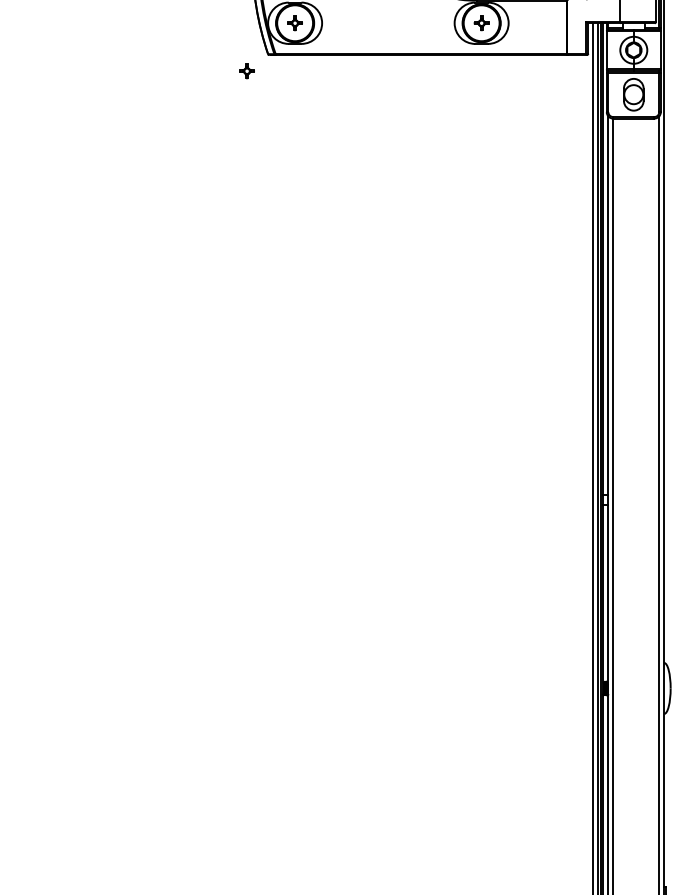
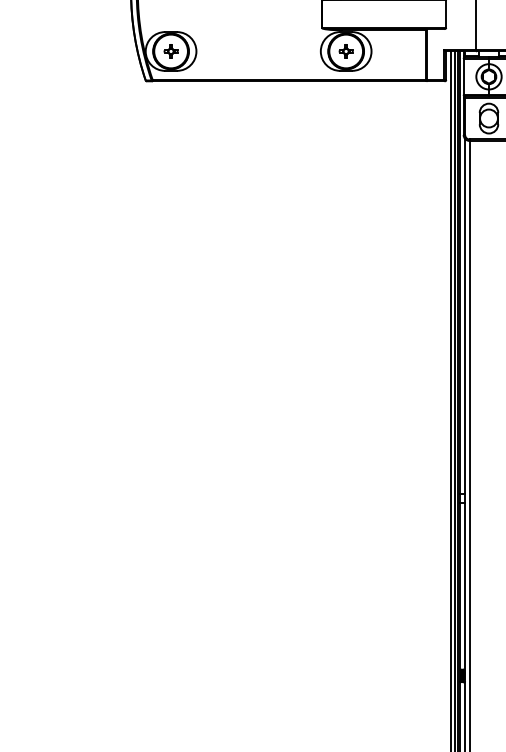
part: (246, 71) -> (125, 96), removed

